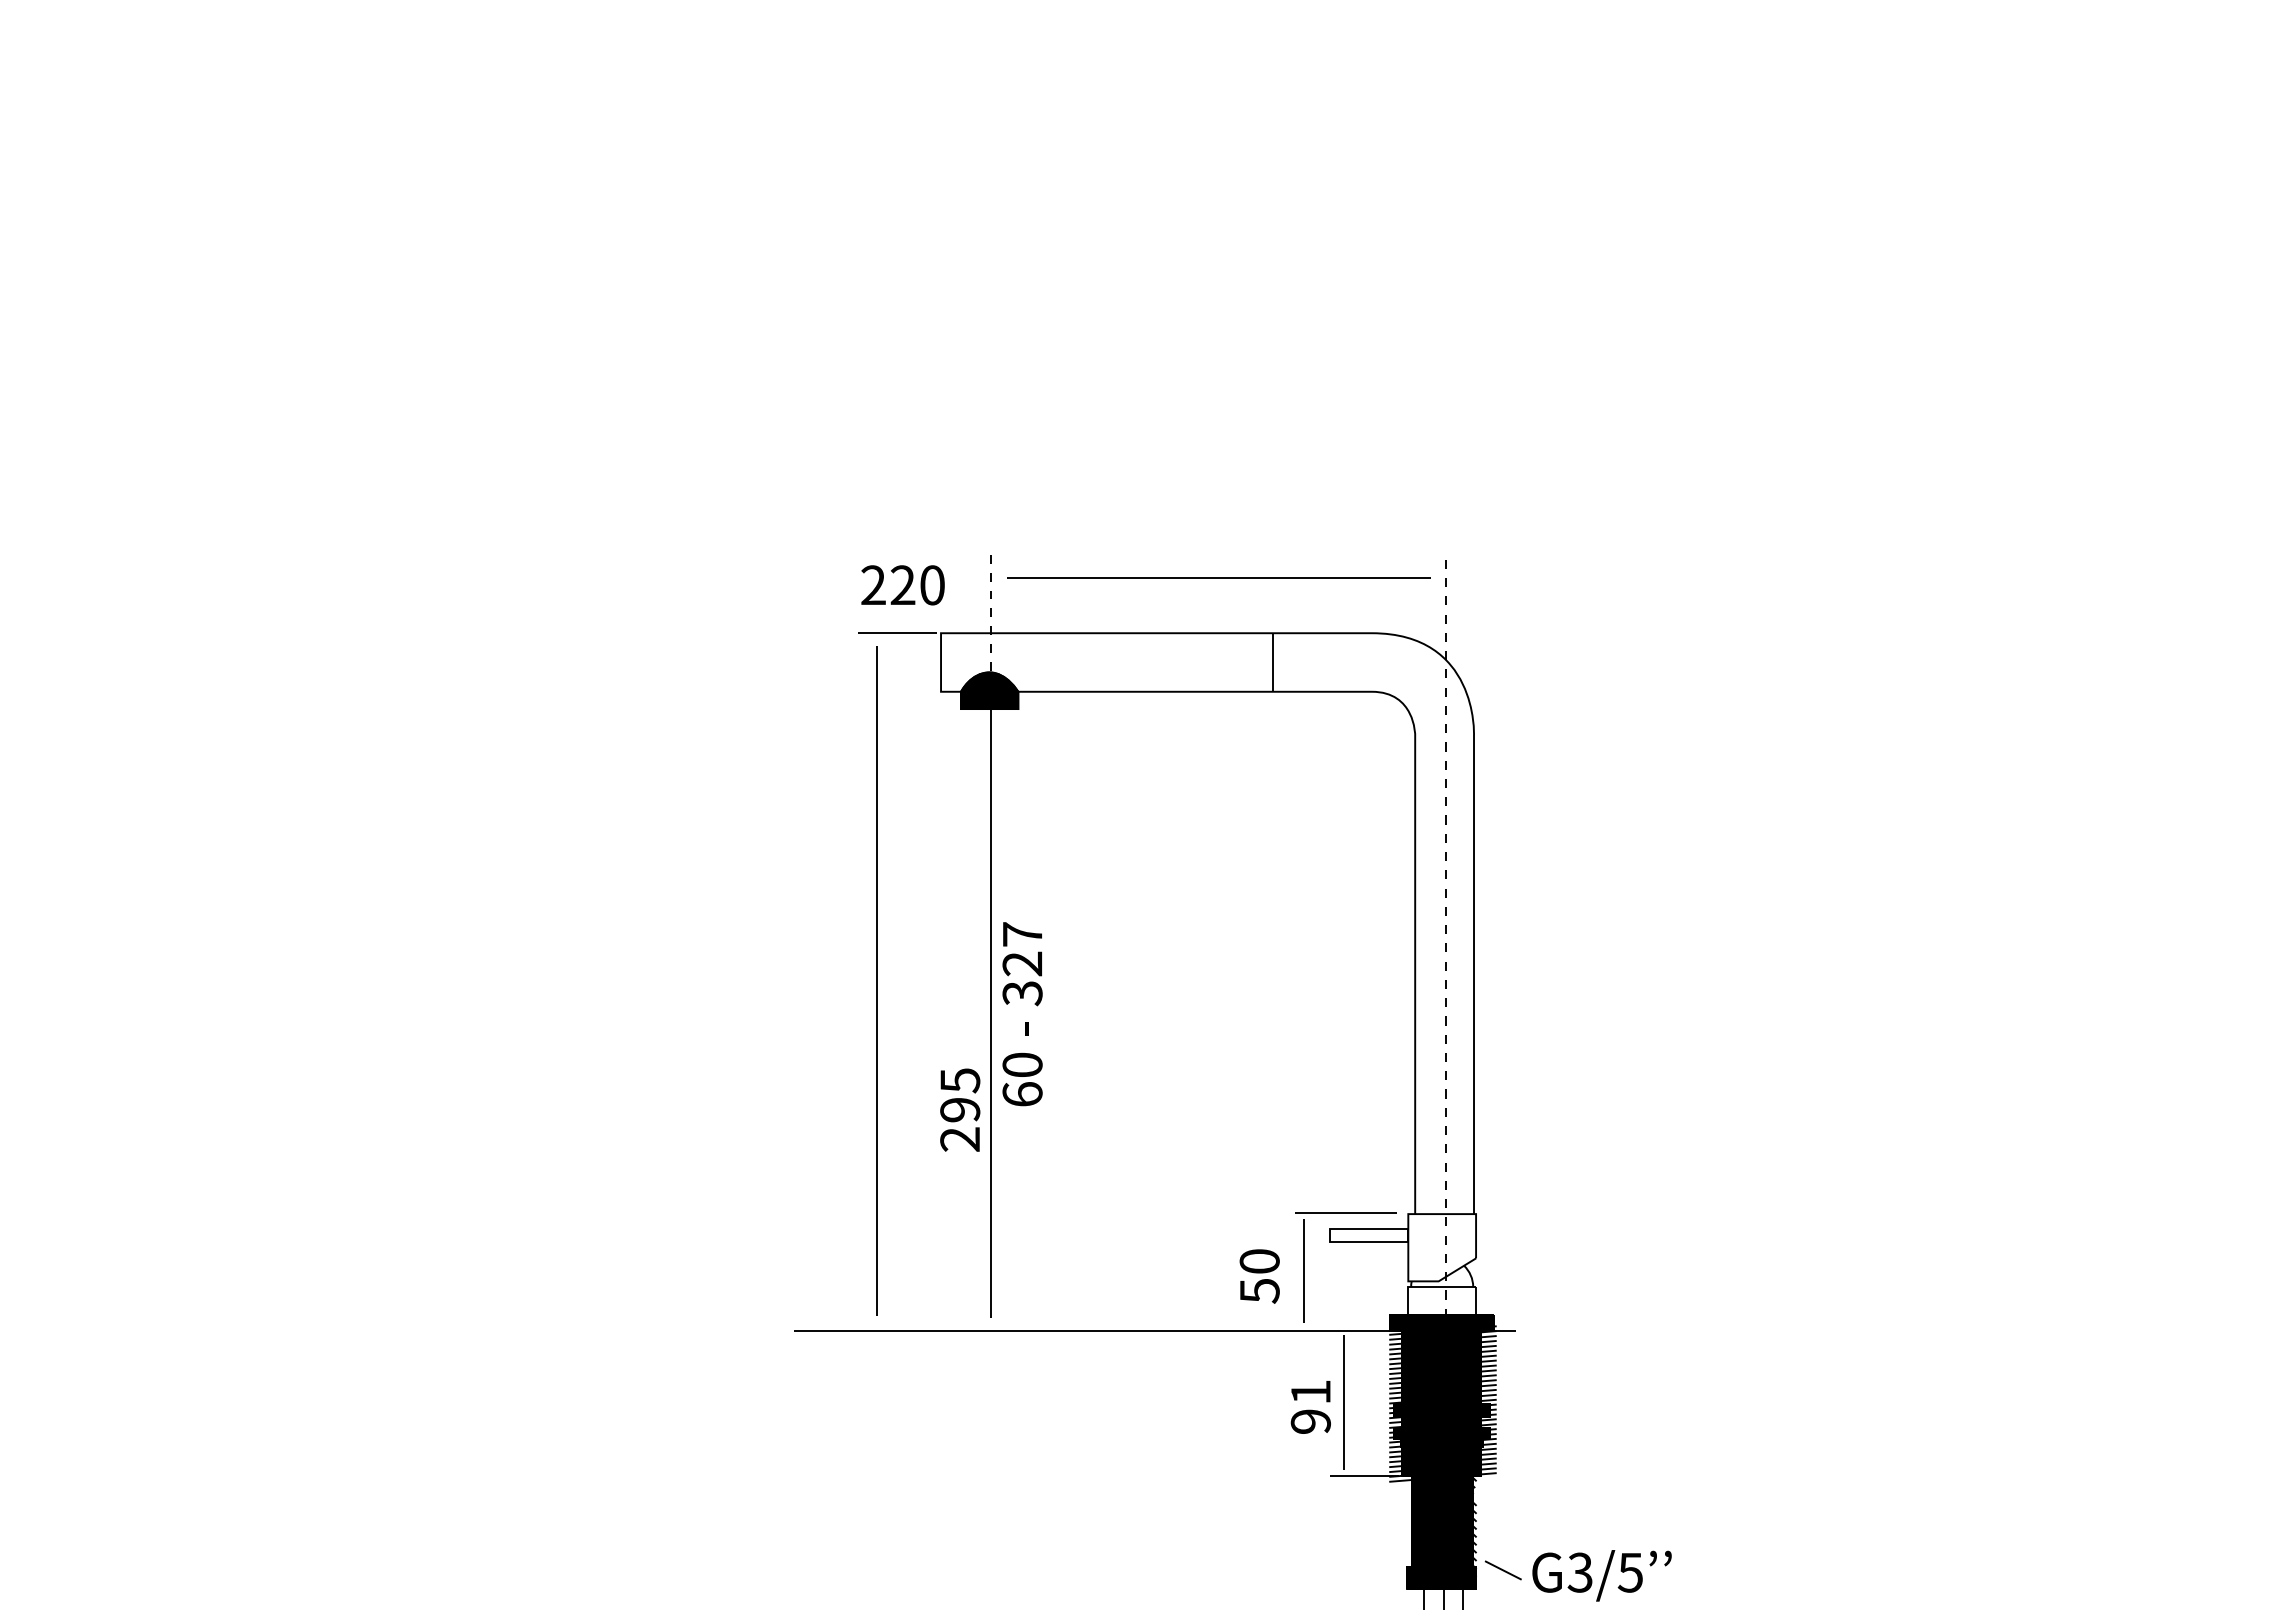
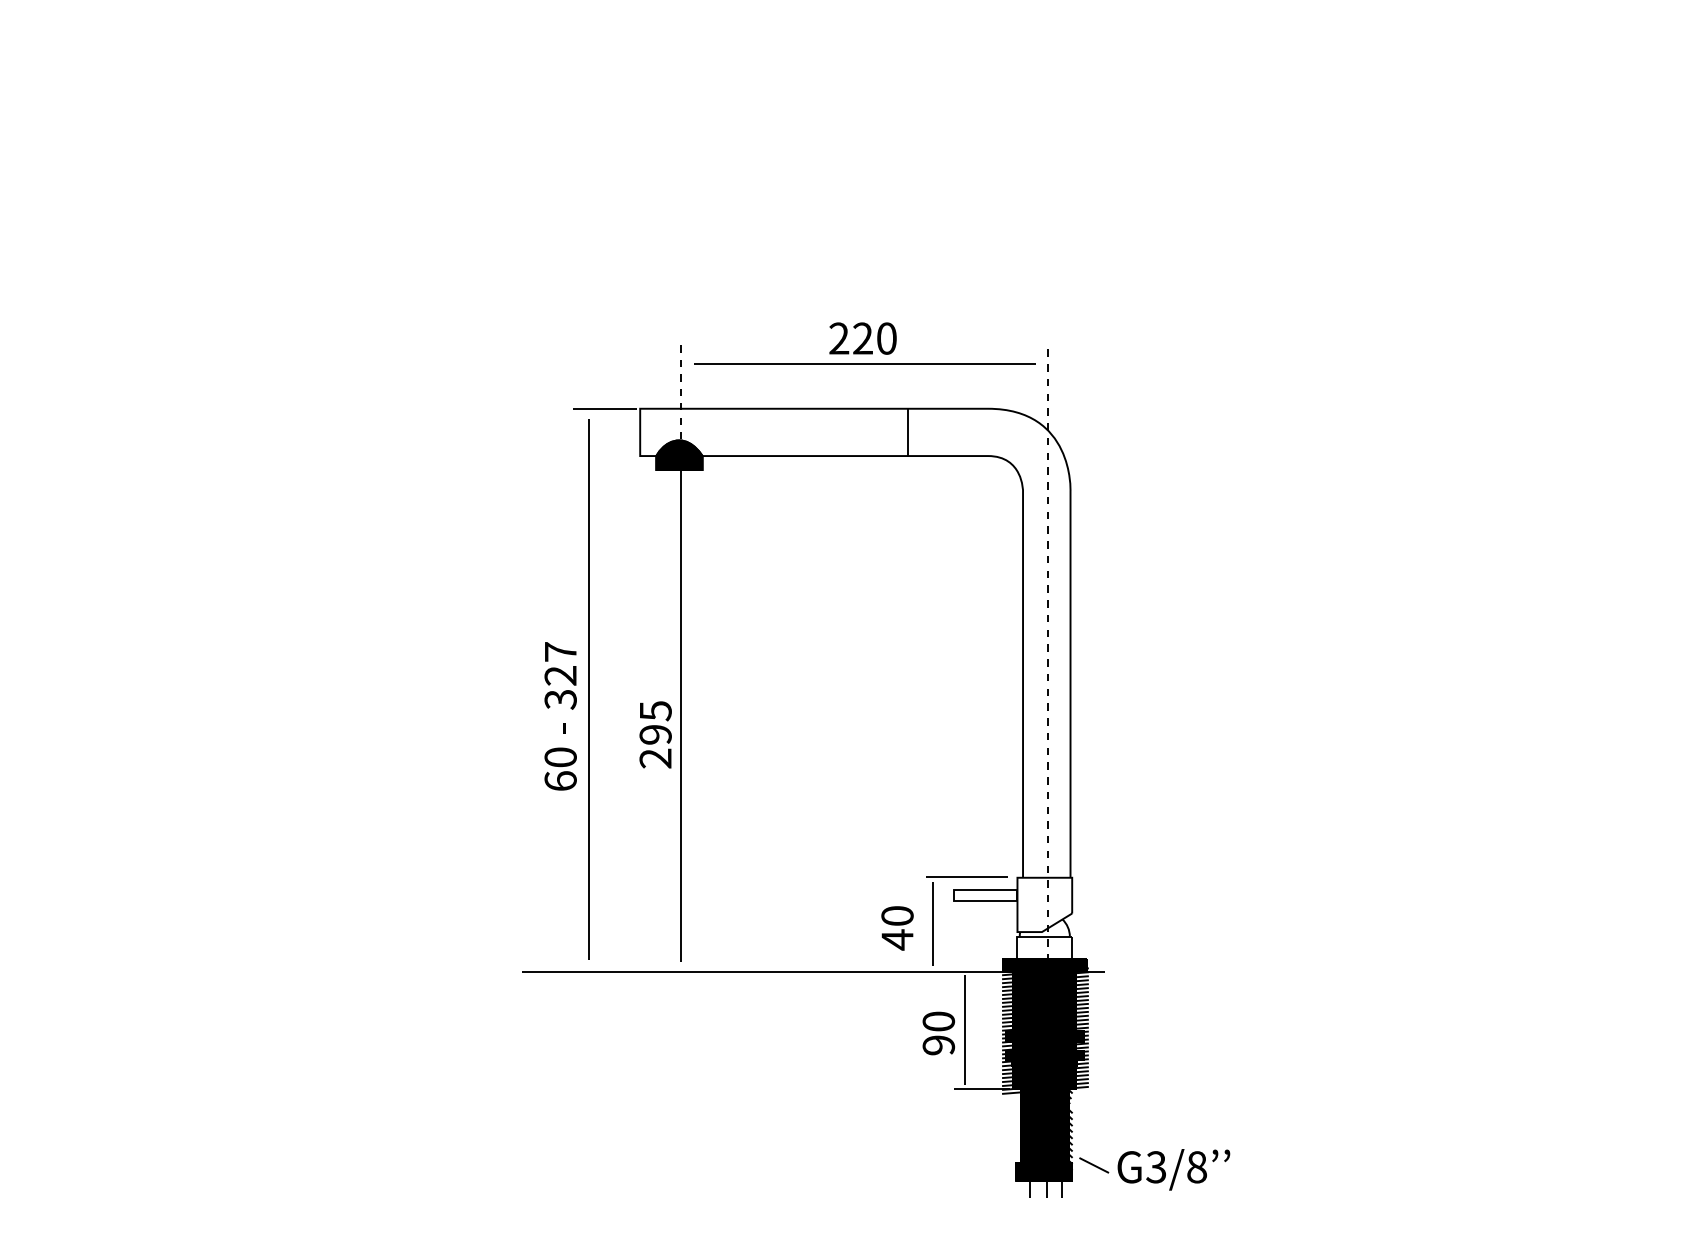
text: (902, 585) -> (862, 338), moved
text: (1022, 1014) -> (560, 716), moved
text: (960, 1109) -> (655, 734), moved
text: (1259, 1290) -> (897, 939), 50 -> 40
text: (1310, 1392) -> (938, 1021), 91 -> 90
text: (1630, 1572) -> (1196, 1167), G3/5 -> G3/8

